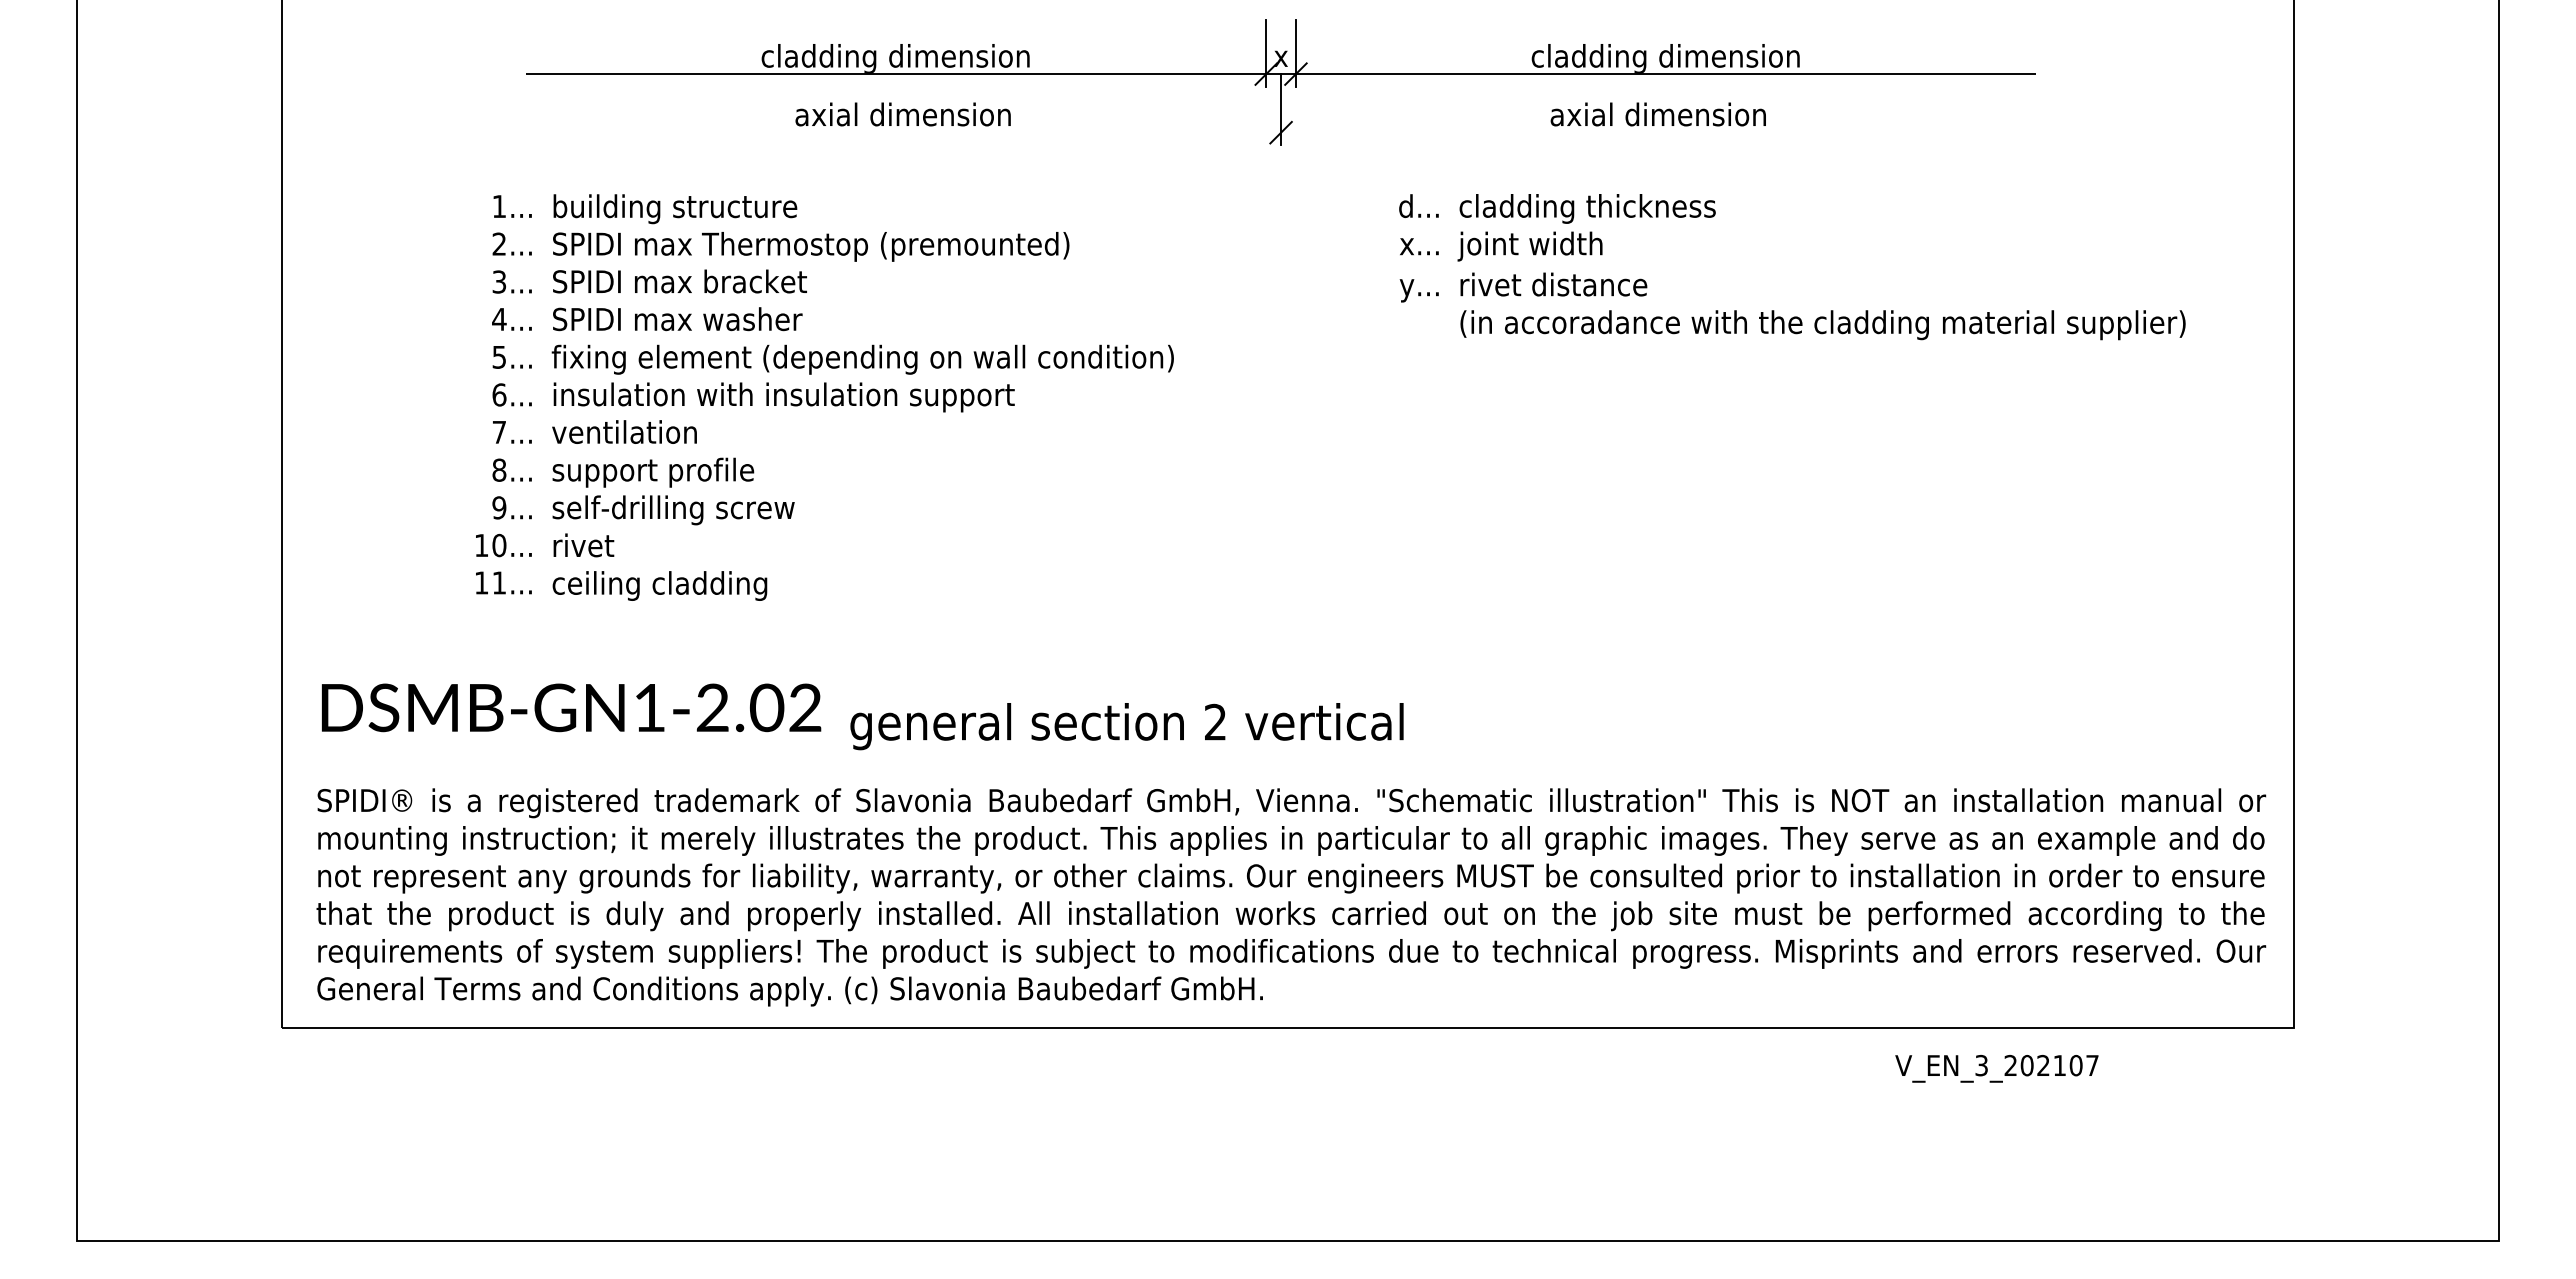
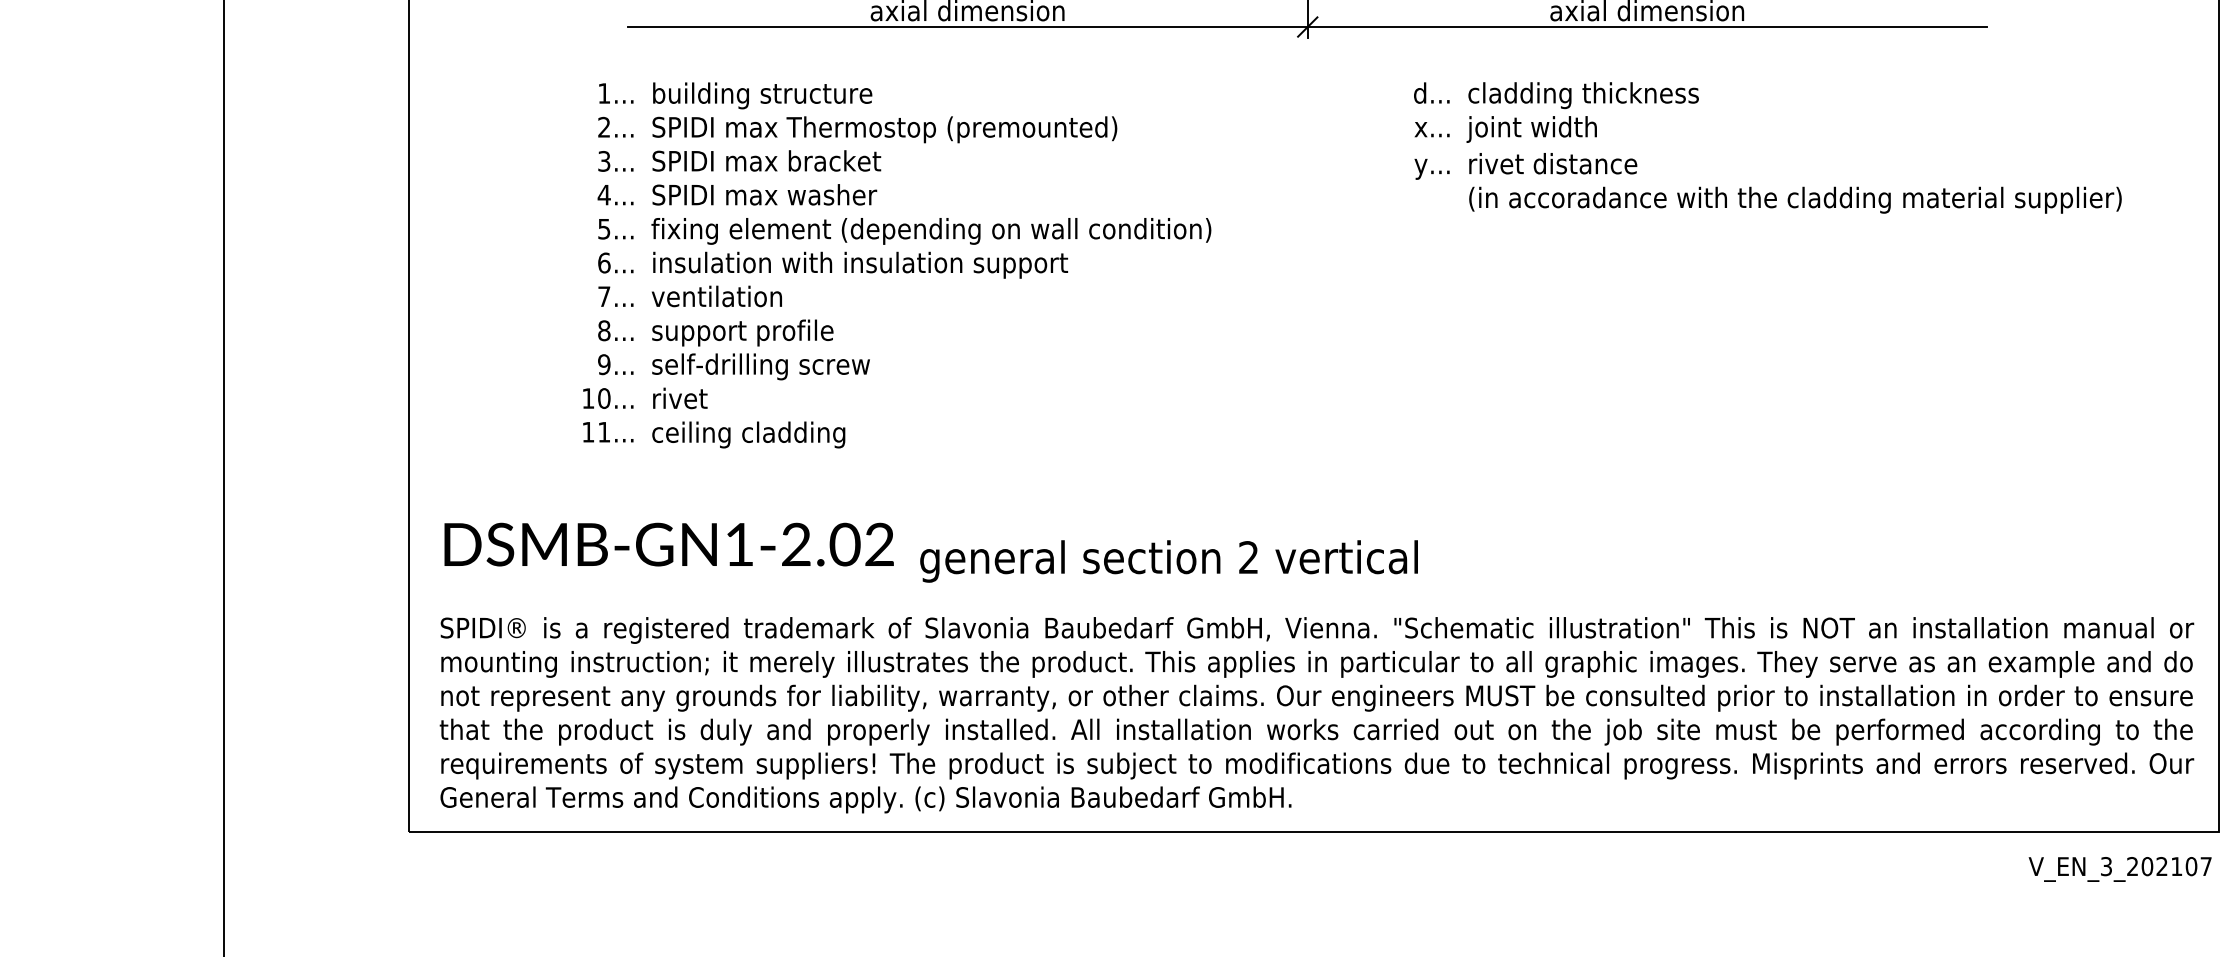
line: (1280, 132) -> (1307, 26), added
text: (1996, 1068) -> (2119, 869), moved

